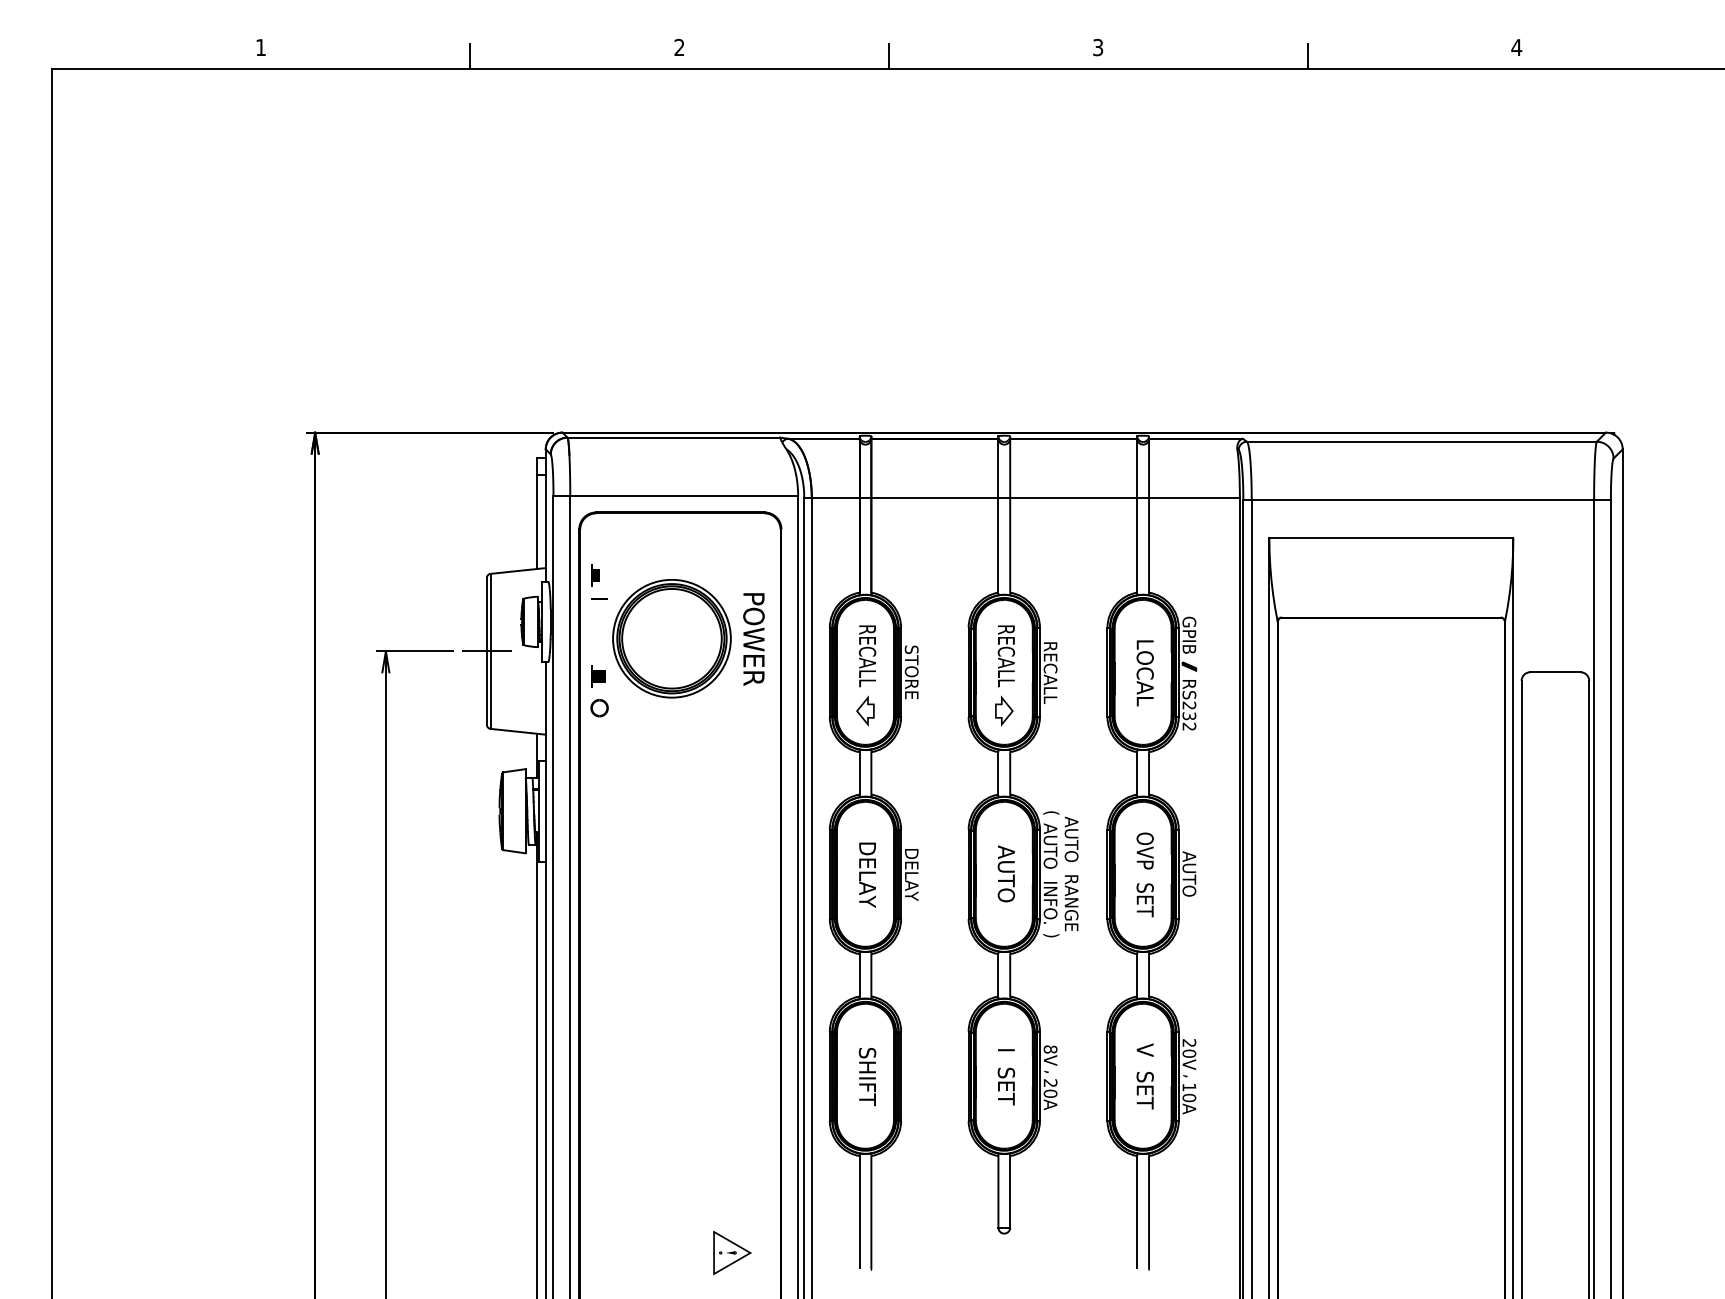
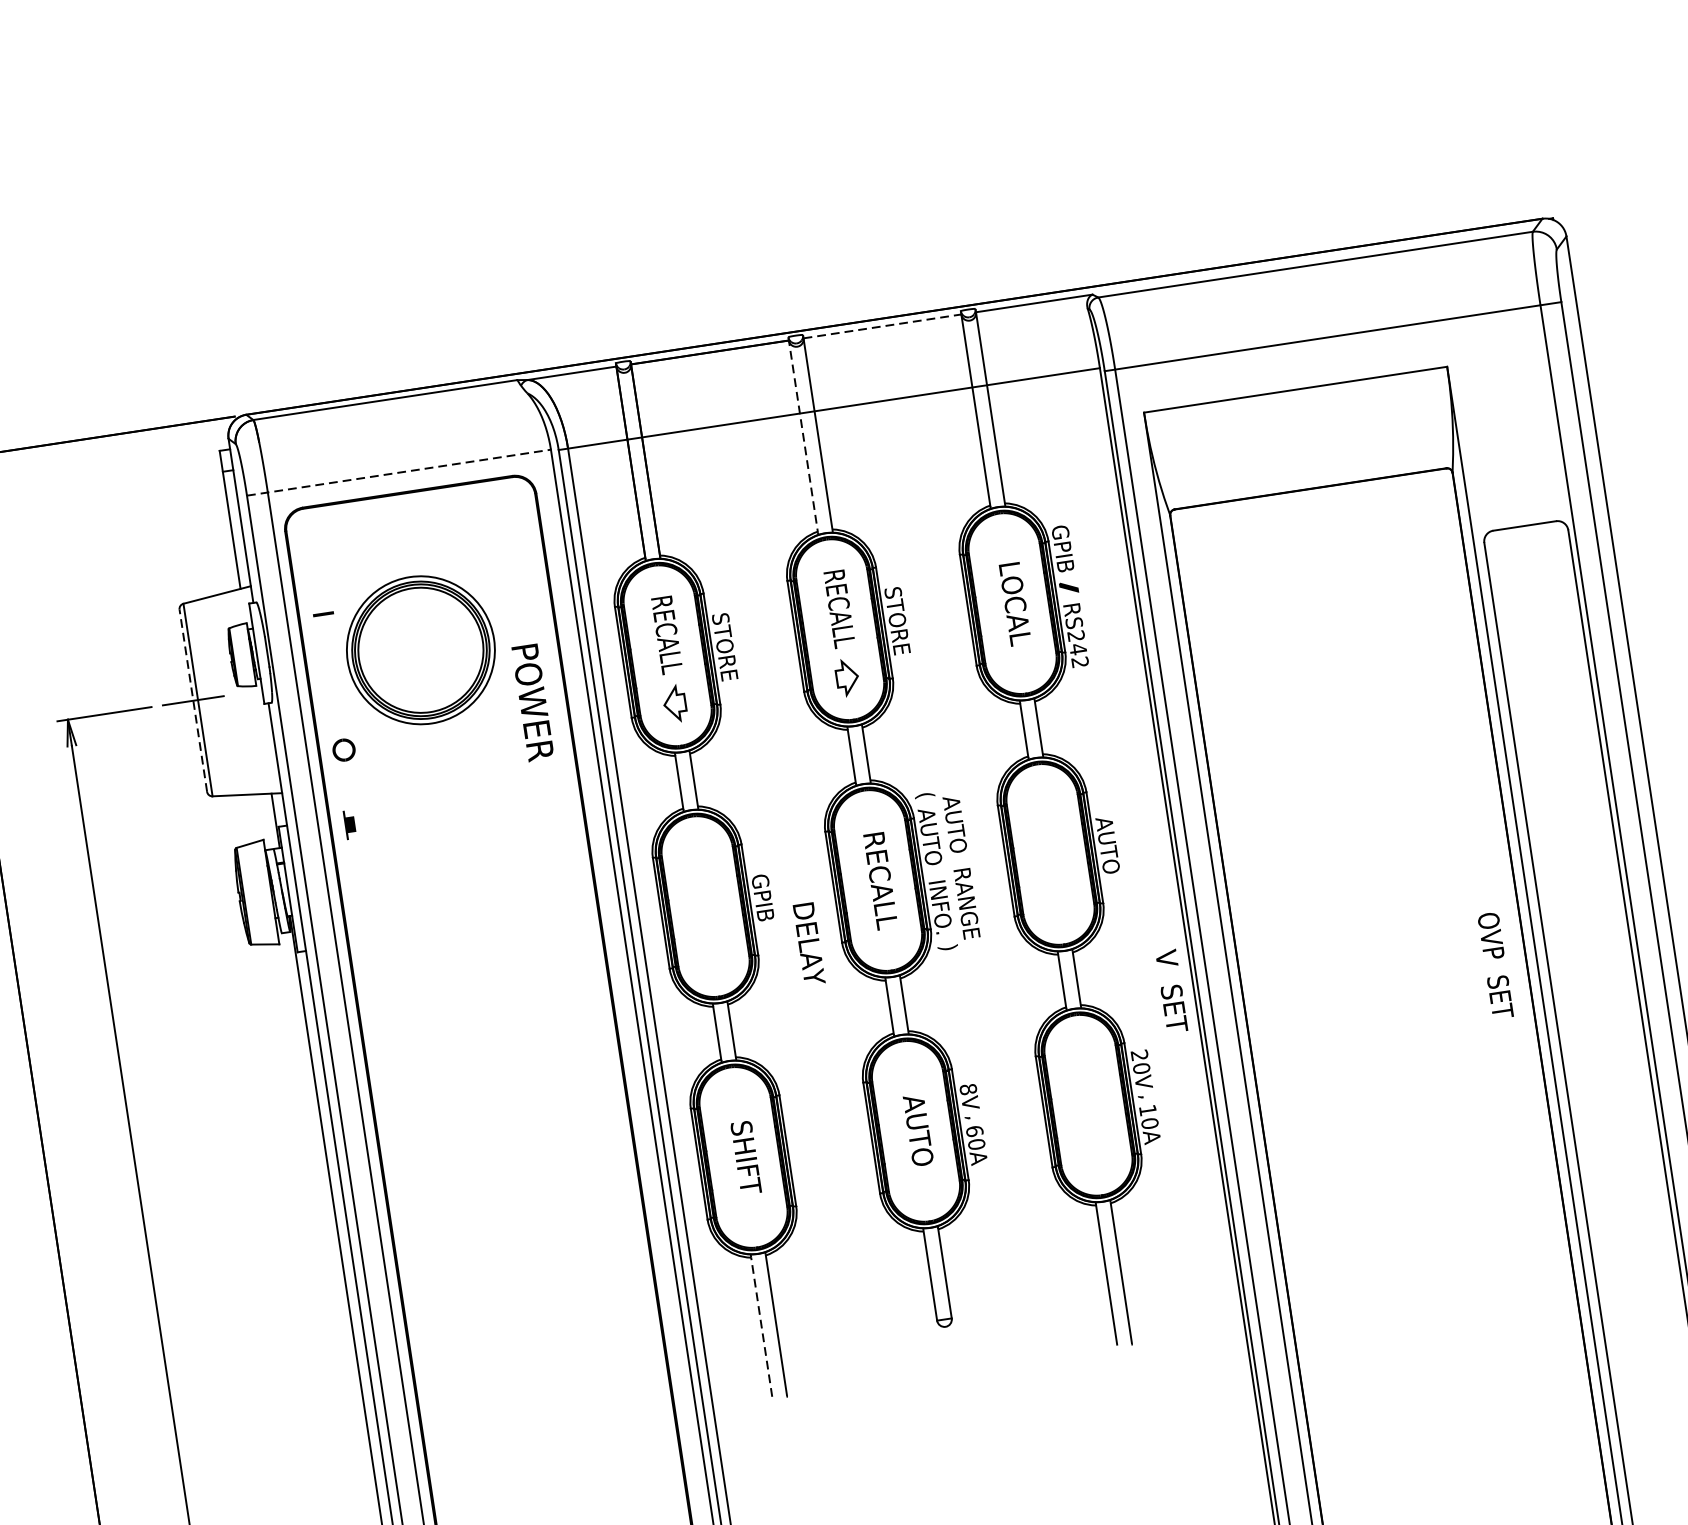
line: (1073, 438) -> (882, 326), solid -> dashed
line: (676, 496) -> (399, 472), solid -> dashed
line: (998, 514) -> (803, 434), solid -> dashed
part: (595, 575) -> (350, 824), moved
text: (753, 639) -> (532, 702), moved
line: (486, 650) -> (192, 699), solid -> dashed
text: (1050, 672) -> (897, 621), RECALL -> STORE
part: (598, 676) -> (336, 710), removed
text: (1189, 715) -> (1078, 648), RS232 -> RS242
text: (867, 874) -> (808, 943), moved
text: (1006, 874) -> (880, 880), AUTO -> RECALL
text: (1144, 874) -> (1494, 965), moved
text: (911, 875) -> (762, 899), DELAY -> GPIB
text: (1006, 1076) -> (918, 1131), I  SET -> AUTO
text: (1144, 1076) -> (1170, 991), moved
text: (1050, 1083) -> (974, 1131), 20A -> 60A
line: (859, 1212) -> (761, 1327), solid -> dashed
part: (732, 1252) -> (611, 1401), removed

